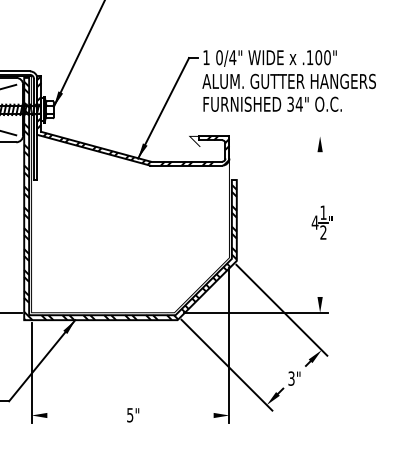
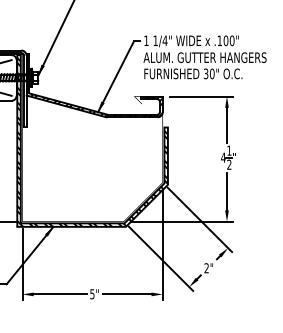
text: (219, 57) -> (155, 40), 0/4" -> 1/4"
text: (298, 103) -> (211, 73), 34" -> 30"
line: (282, 136) -> (200, 96), added
line: (319, 175) -> (226, 124), added
line: (319, 270) -> (226, 191), added
text: (291, 378) -> (206, 268), 3" -> 2"
line: (83, 415) -> (59, 294), added
line: (178, 415) -> (126, 294), added

